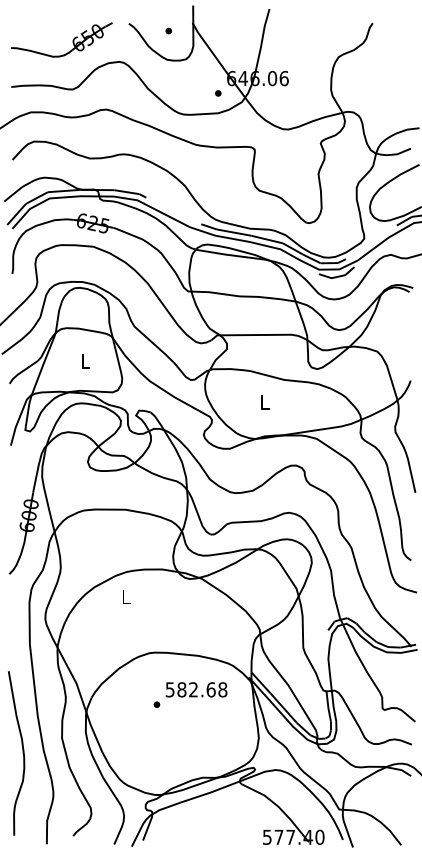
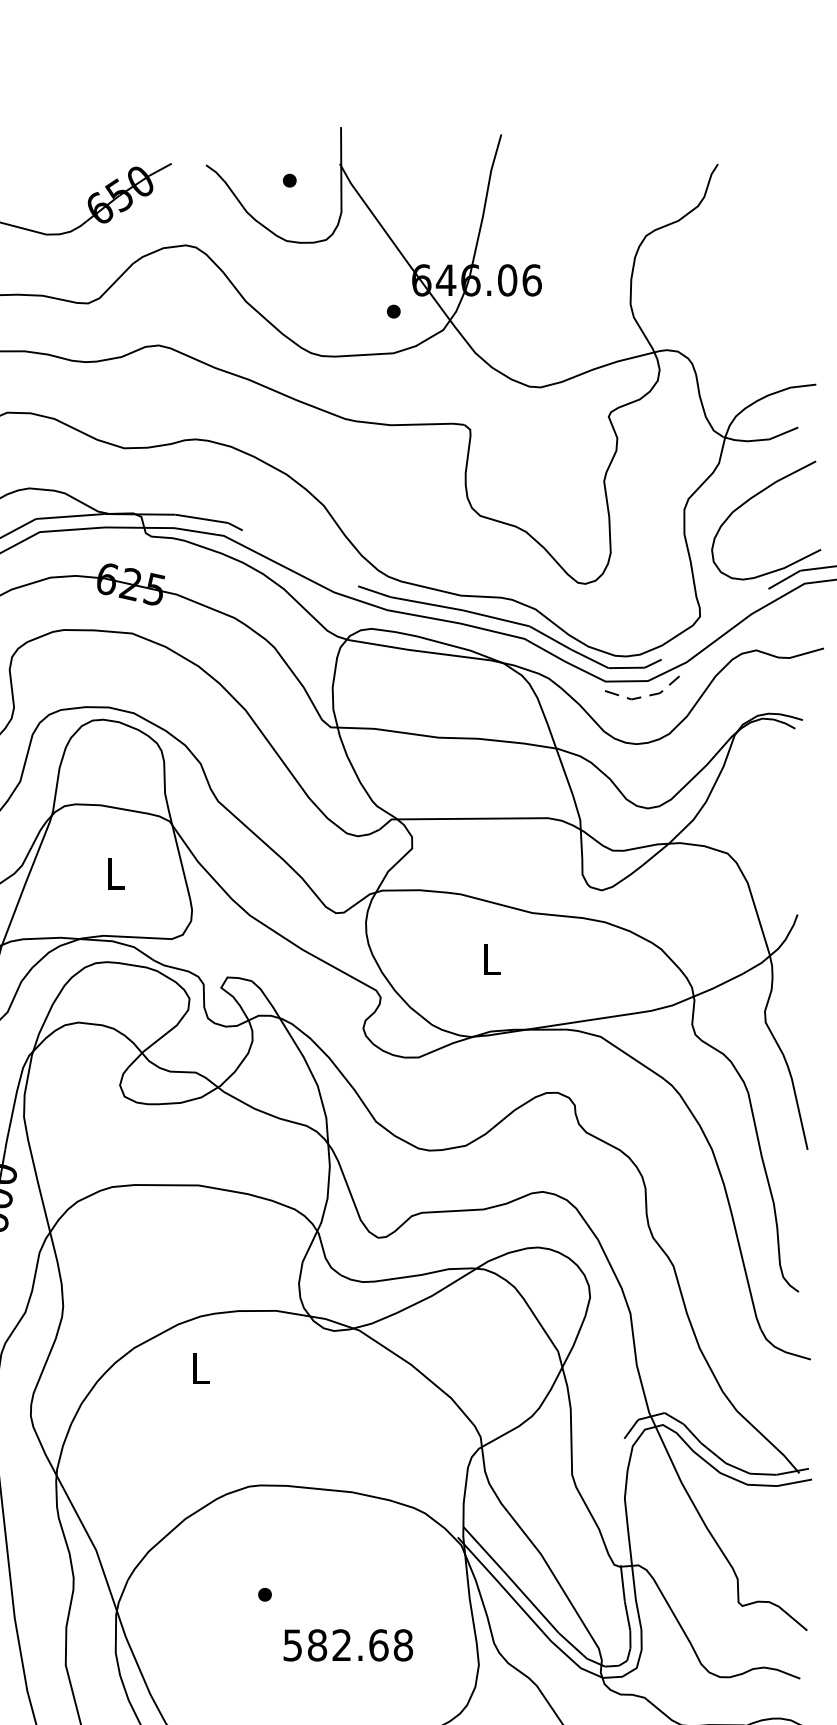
line: (338, 276) -> (646, 695), solid -> dashed
text: (196, 689) -> (348, 1644), moved

